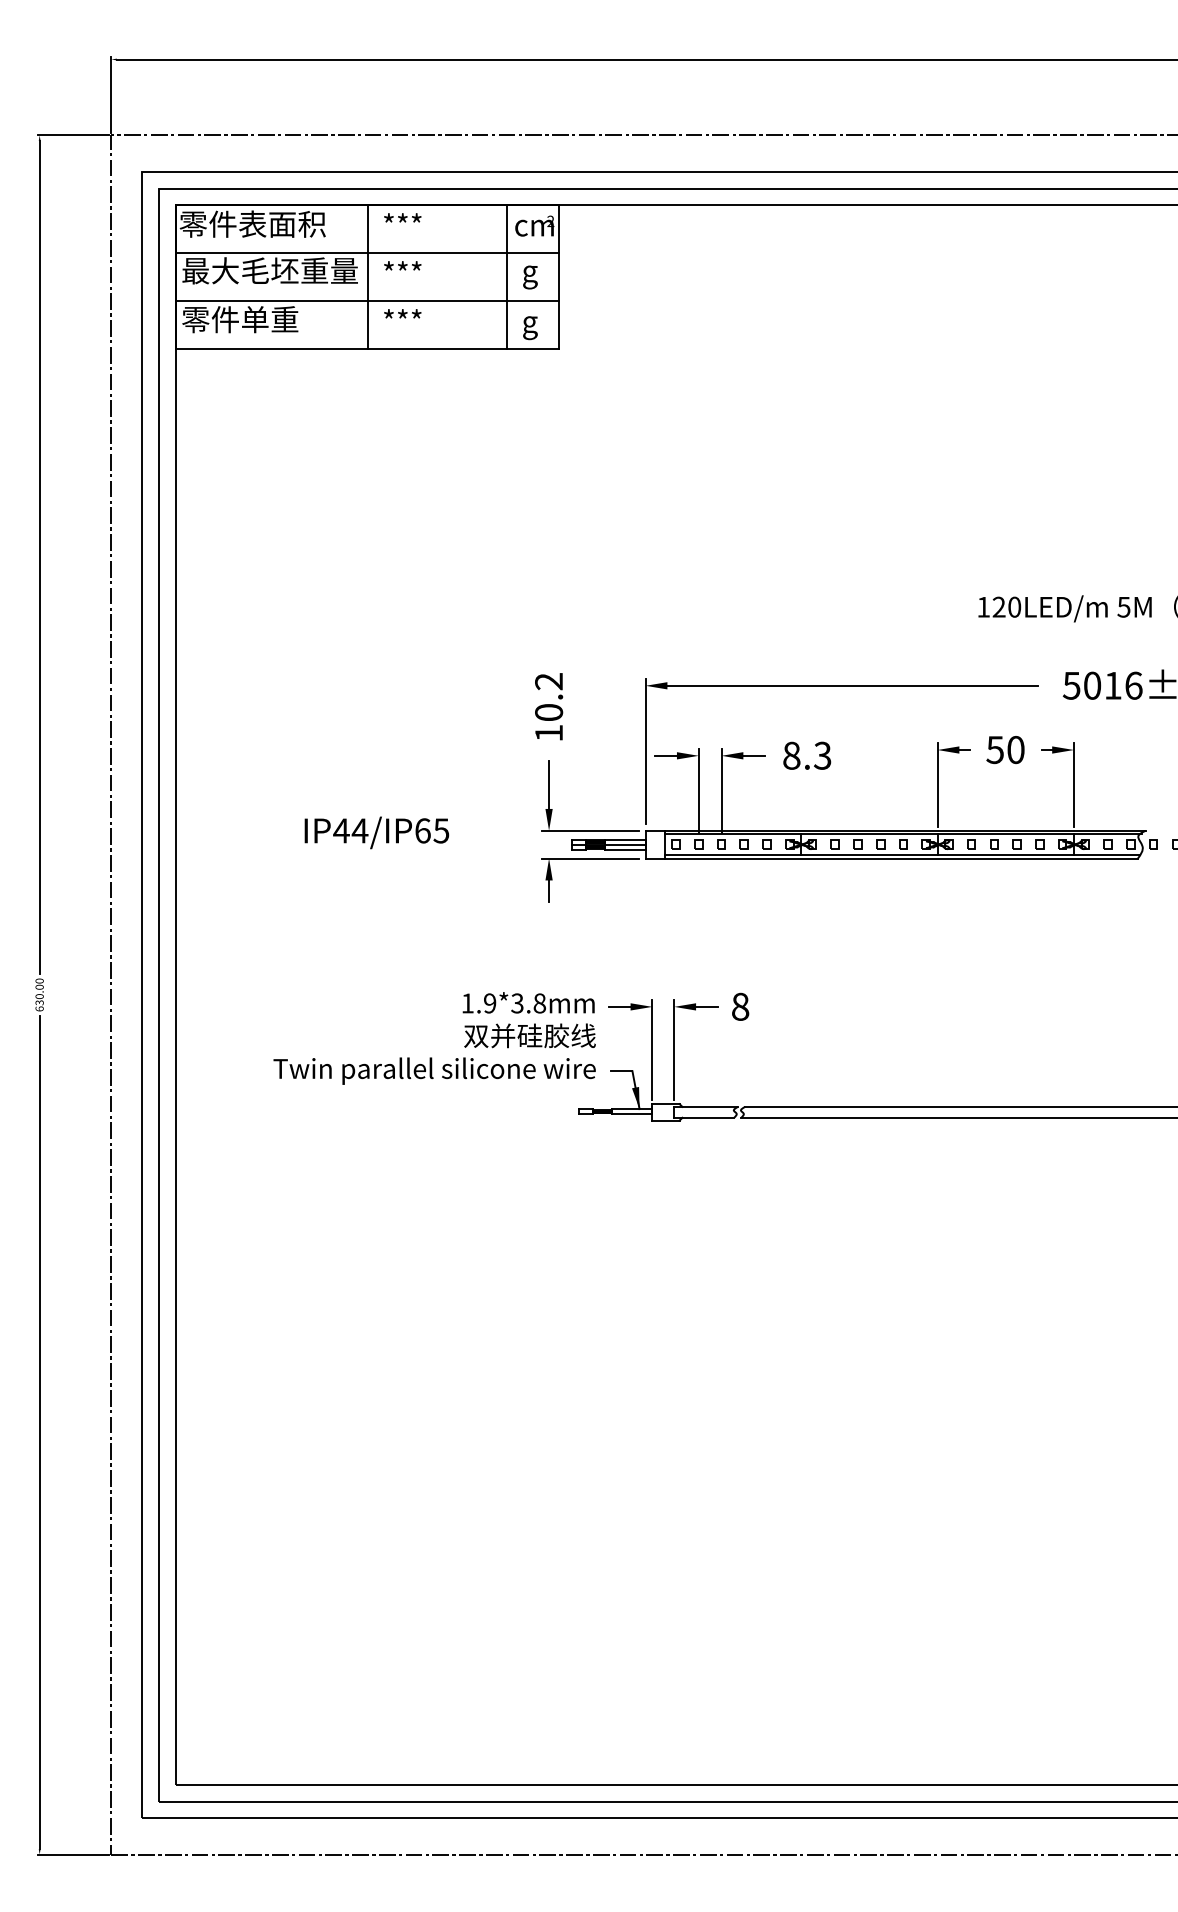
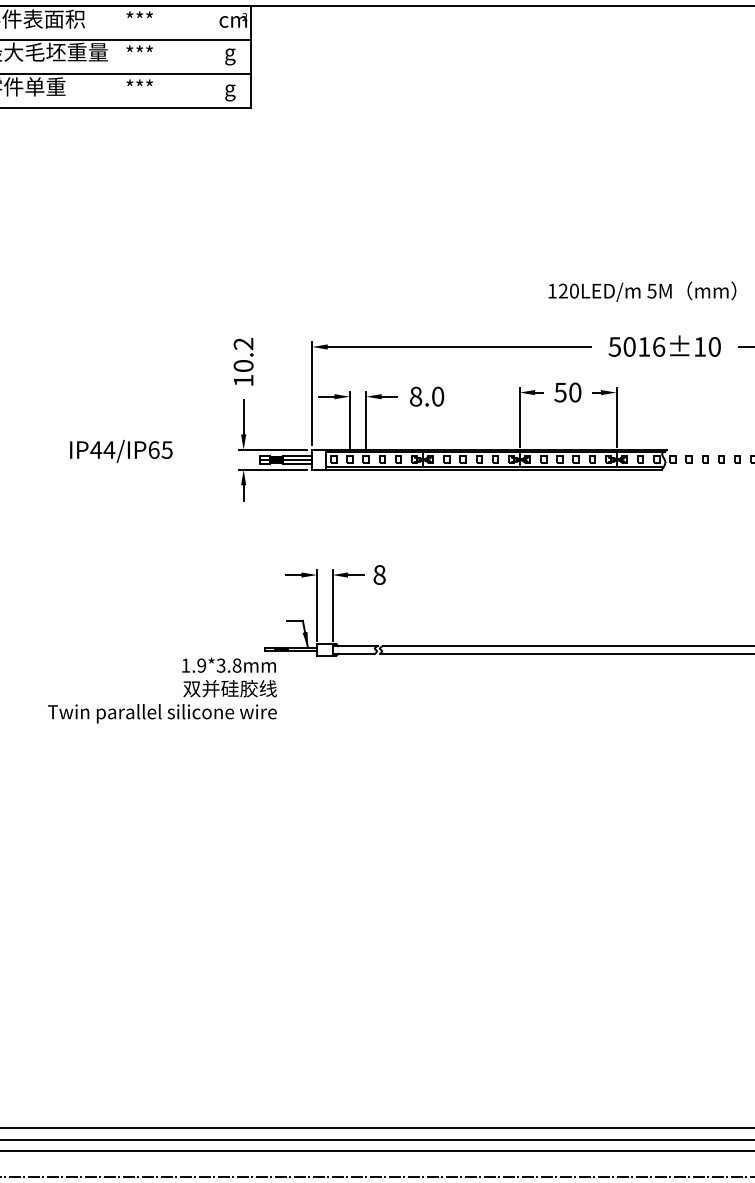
line: (367, 277) -> (114, 56), removed
line: (507, 277) -> (214, 56), removed
text: (822, 755) -> (437, 396), 8.3 -> 8.0
text: (434, 1038) -> (162, 690), moved

